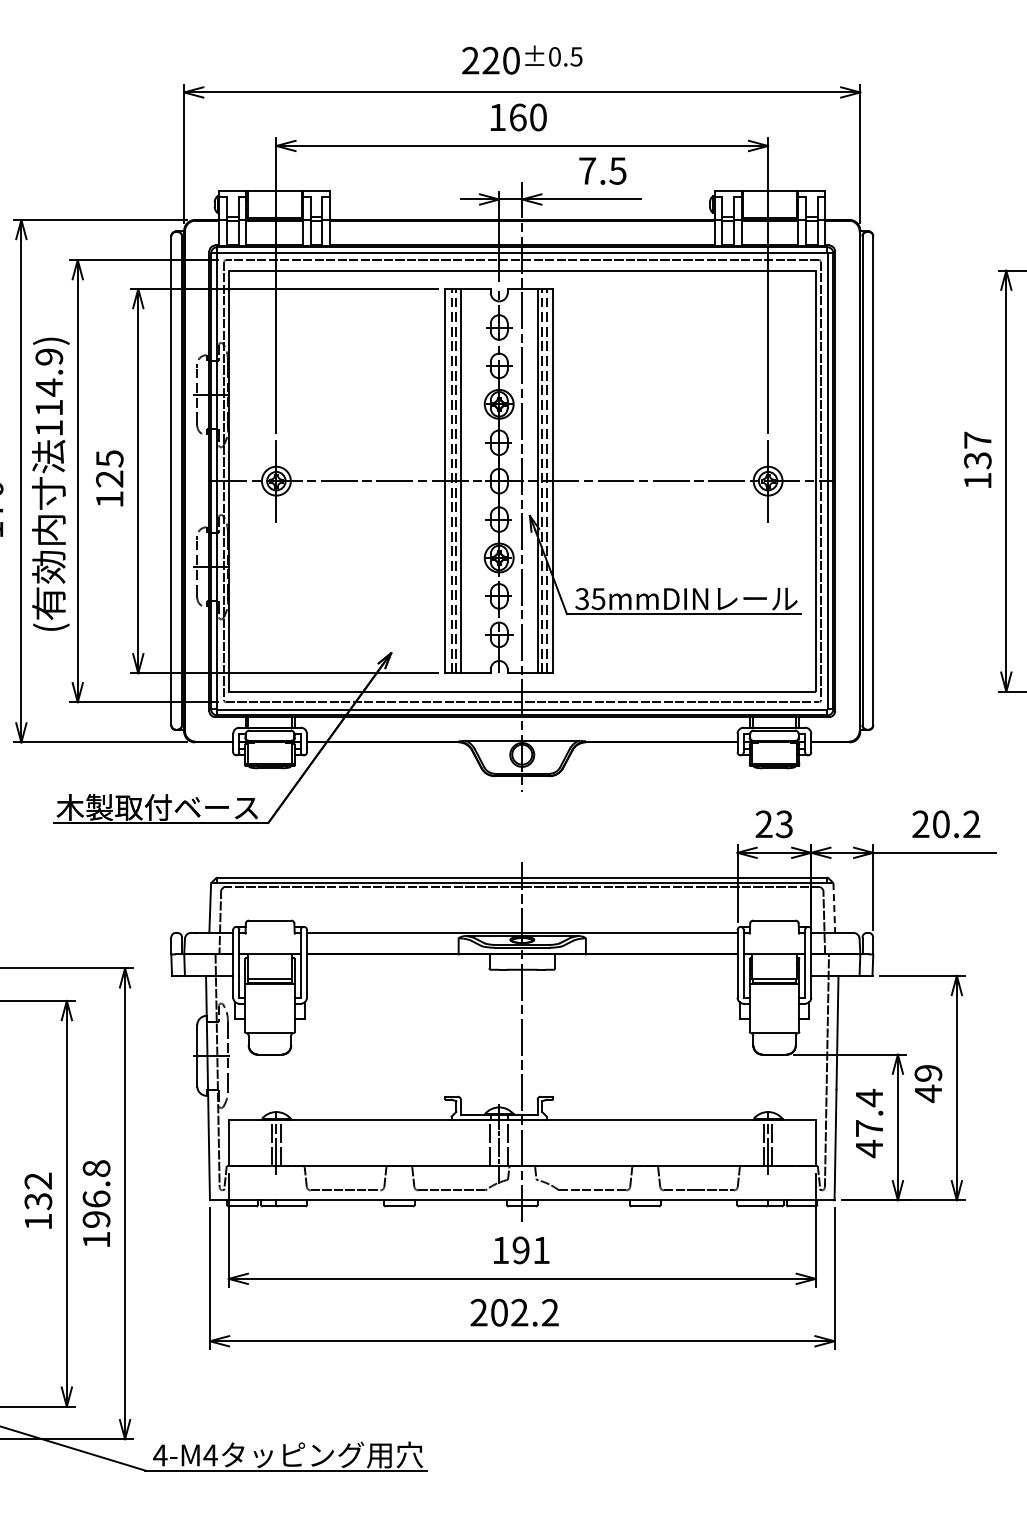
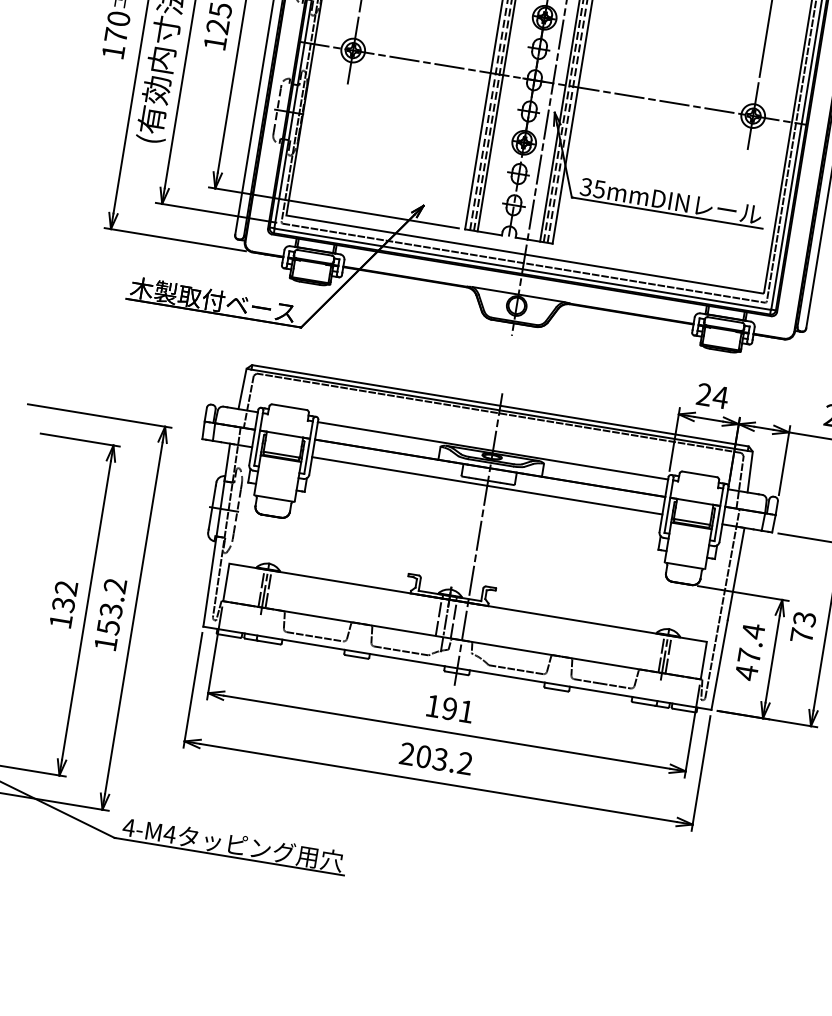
text: (784, 824) -> (720, 397), 23 -> 24
line: (834, 908) -> (750, 472), dashed -> solid
line: (522, 975) -> (487, 485), added
text: (928, 1084) -> (803, 628), 49 -> 73
text: (96, 1194) -> (111, 606), 196.8 -> 153.2
text: (519, 1312) -> (440, 759), 202.2 -> 203.2

